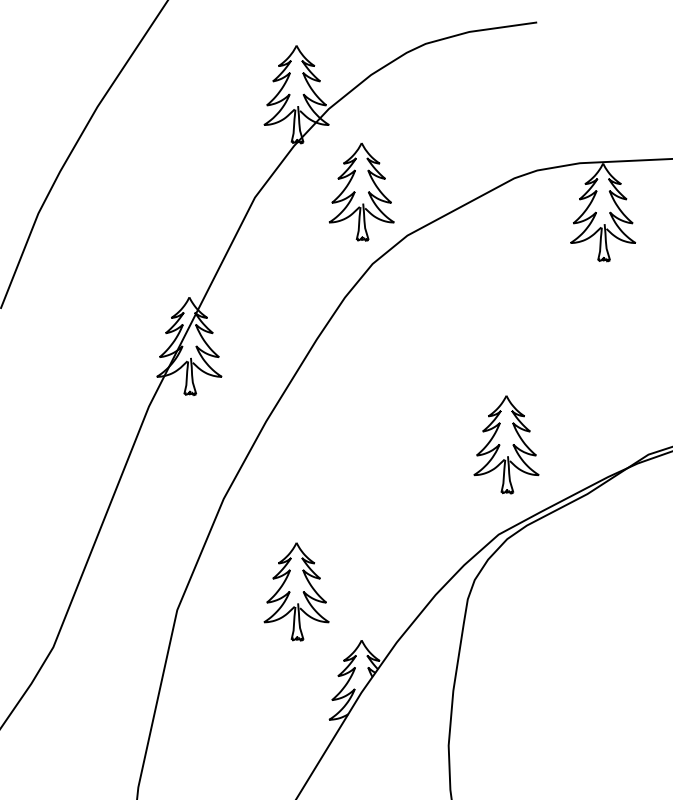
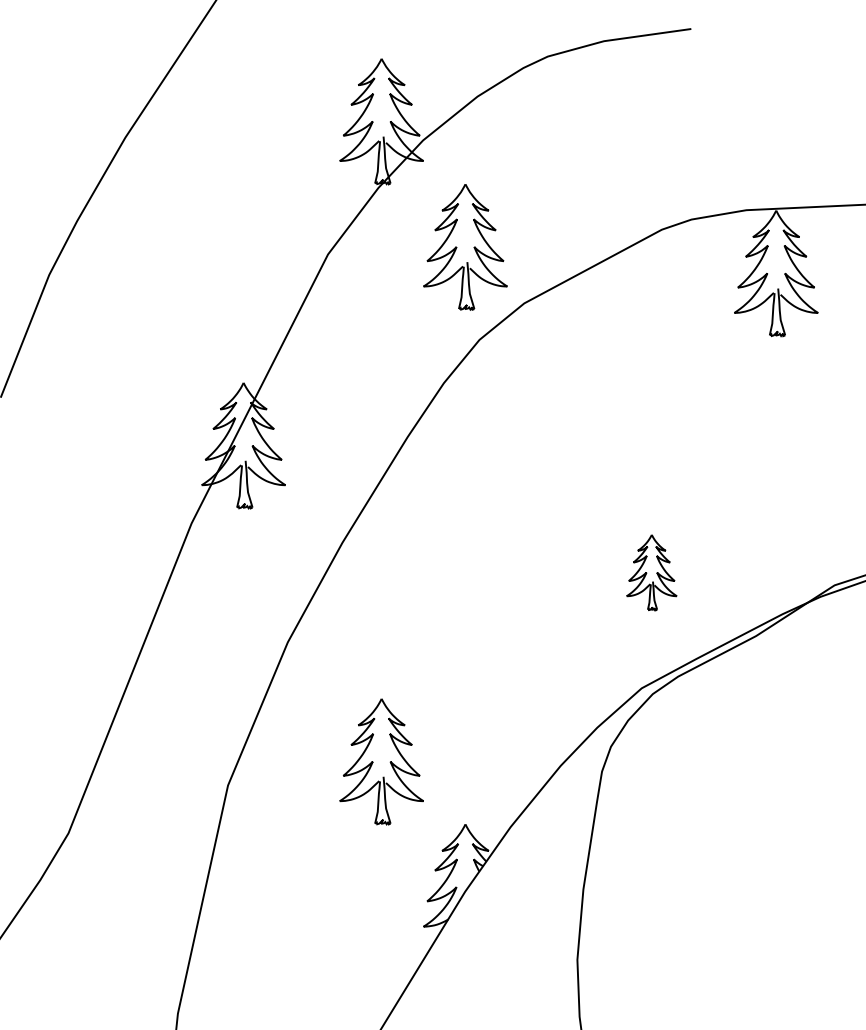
part: (506, 444) -> (651, 572), size x0.6

